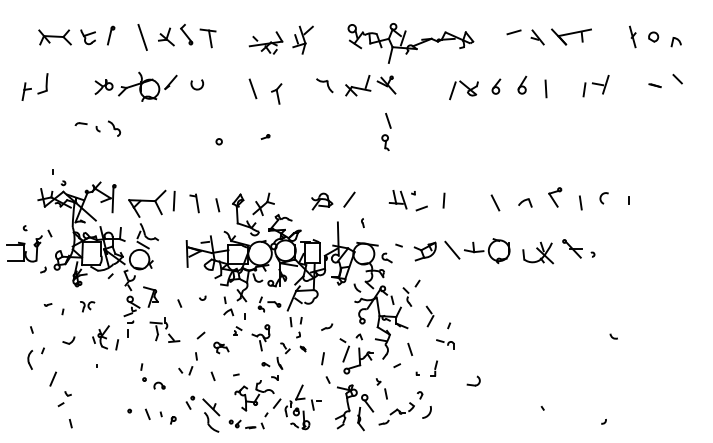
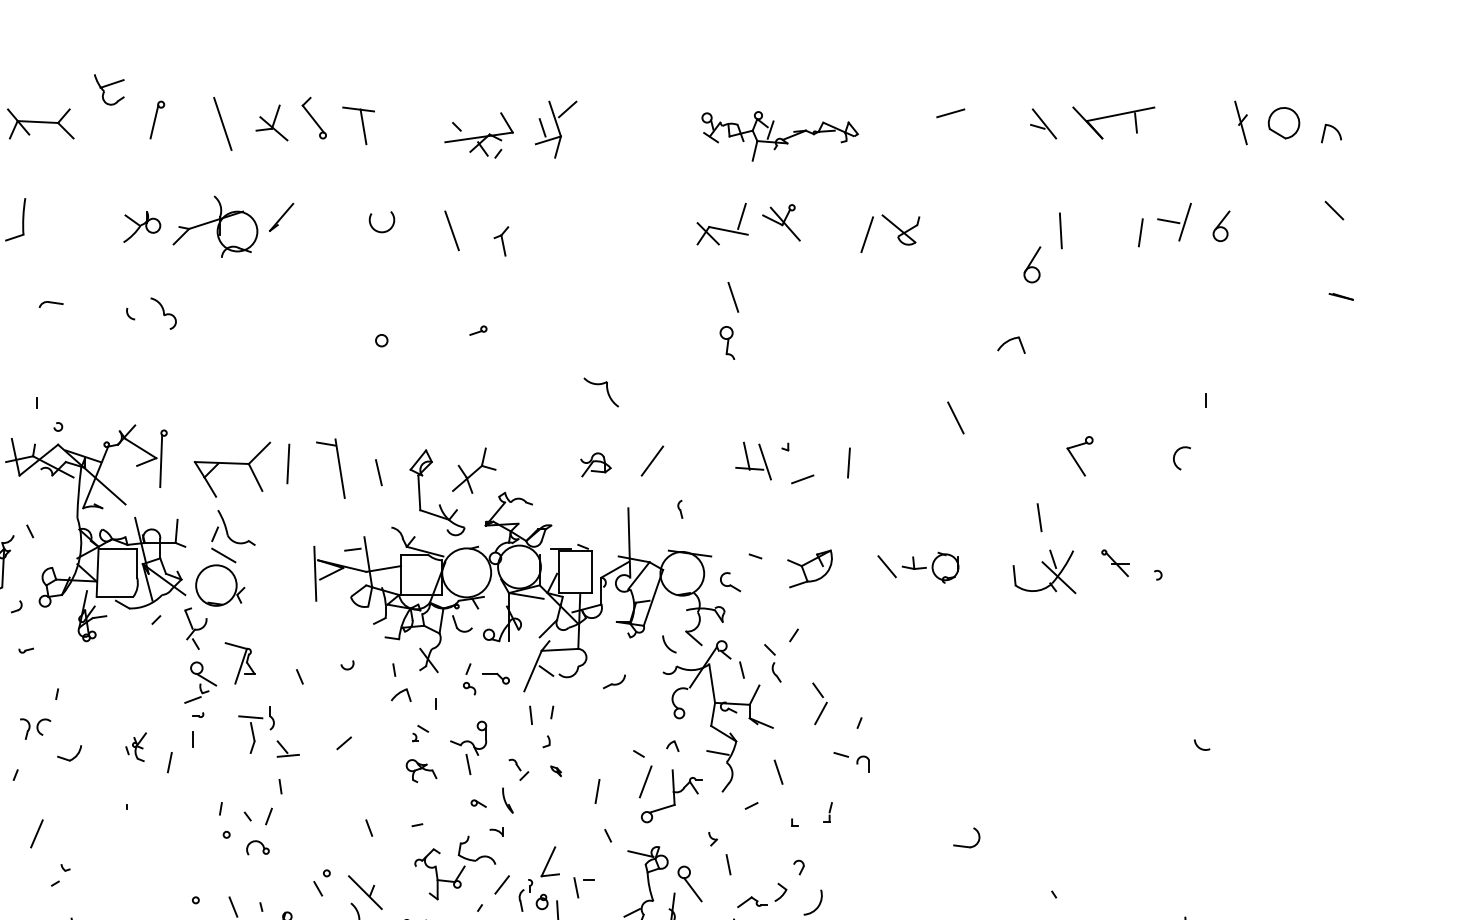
line: (513, 32) -> (949, 113), moved
part: (653, 36) -> (1284, 121), size x1.6
part: (87, 37) -> (108, 90), moved
part: (410, 43) -> (779, 136), size x0.6
part: (522, 84) -> (1032, 263), moved
part: (324, 85) -> (600, 392), moved
part: (370, 85) -> (748, 223), moved
part: (654, 85) -> (1340, 296), moved
part: (496, 86) -> (1221, 225), moved
arc: (197, 88) -> (382, 229), moved
part: (276, 93) -> (500, 240), size x0.7
part: (80, 123) -> (49, 302), moved
line: (628, 200) -> (1205, 400), moved
part: (322, 201) -> (596, 464), size x0.7
line: (495, 202) -> (955, 416), moved
part: (525, 202) -> (1011, 344), moved
line: (580, 202) -> (1038, 516), moved
part: (194, 203) -> (330, 468), size x1.6
part: (572, 248) -> (1115, 562), size x0.7
part: (477, 250) -> (918, 566), size x0.6
part: (47, 304) -> (25, 649), moved
part: (87, 306) -> (35, 728), moved
part: (327, 326) -> (615, 680), moved
part: (100, 337) -> (135, 747), size x0.6
part: (221, 347) -> (421, 770), moved
part: (187, 363) -> (261, 801), moved
part: (433, 368) -> (827, 811), size x0.6
part: (473, 380) -> (966, 836), moved
part: (64, 399) -> (60, 876), size x0.7

